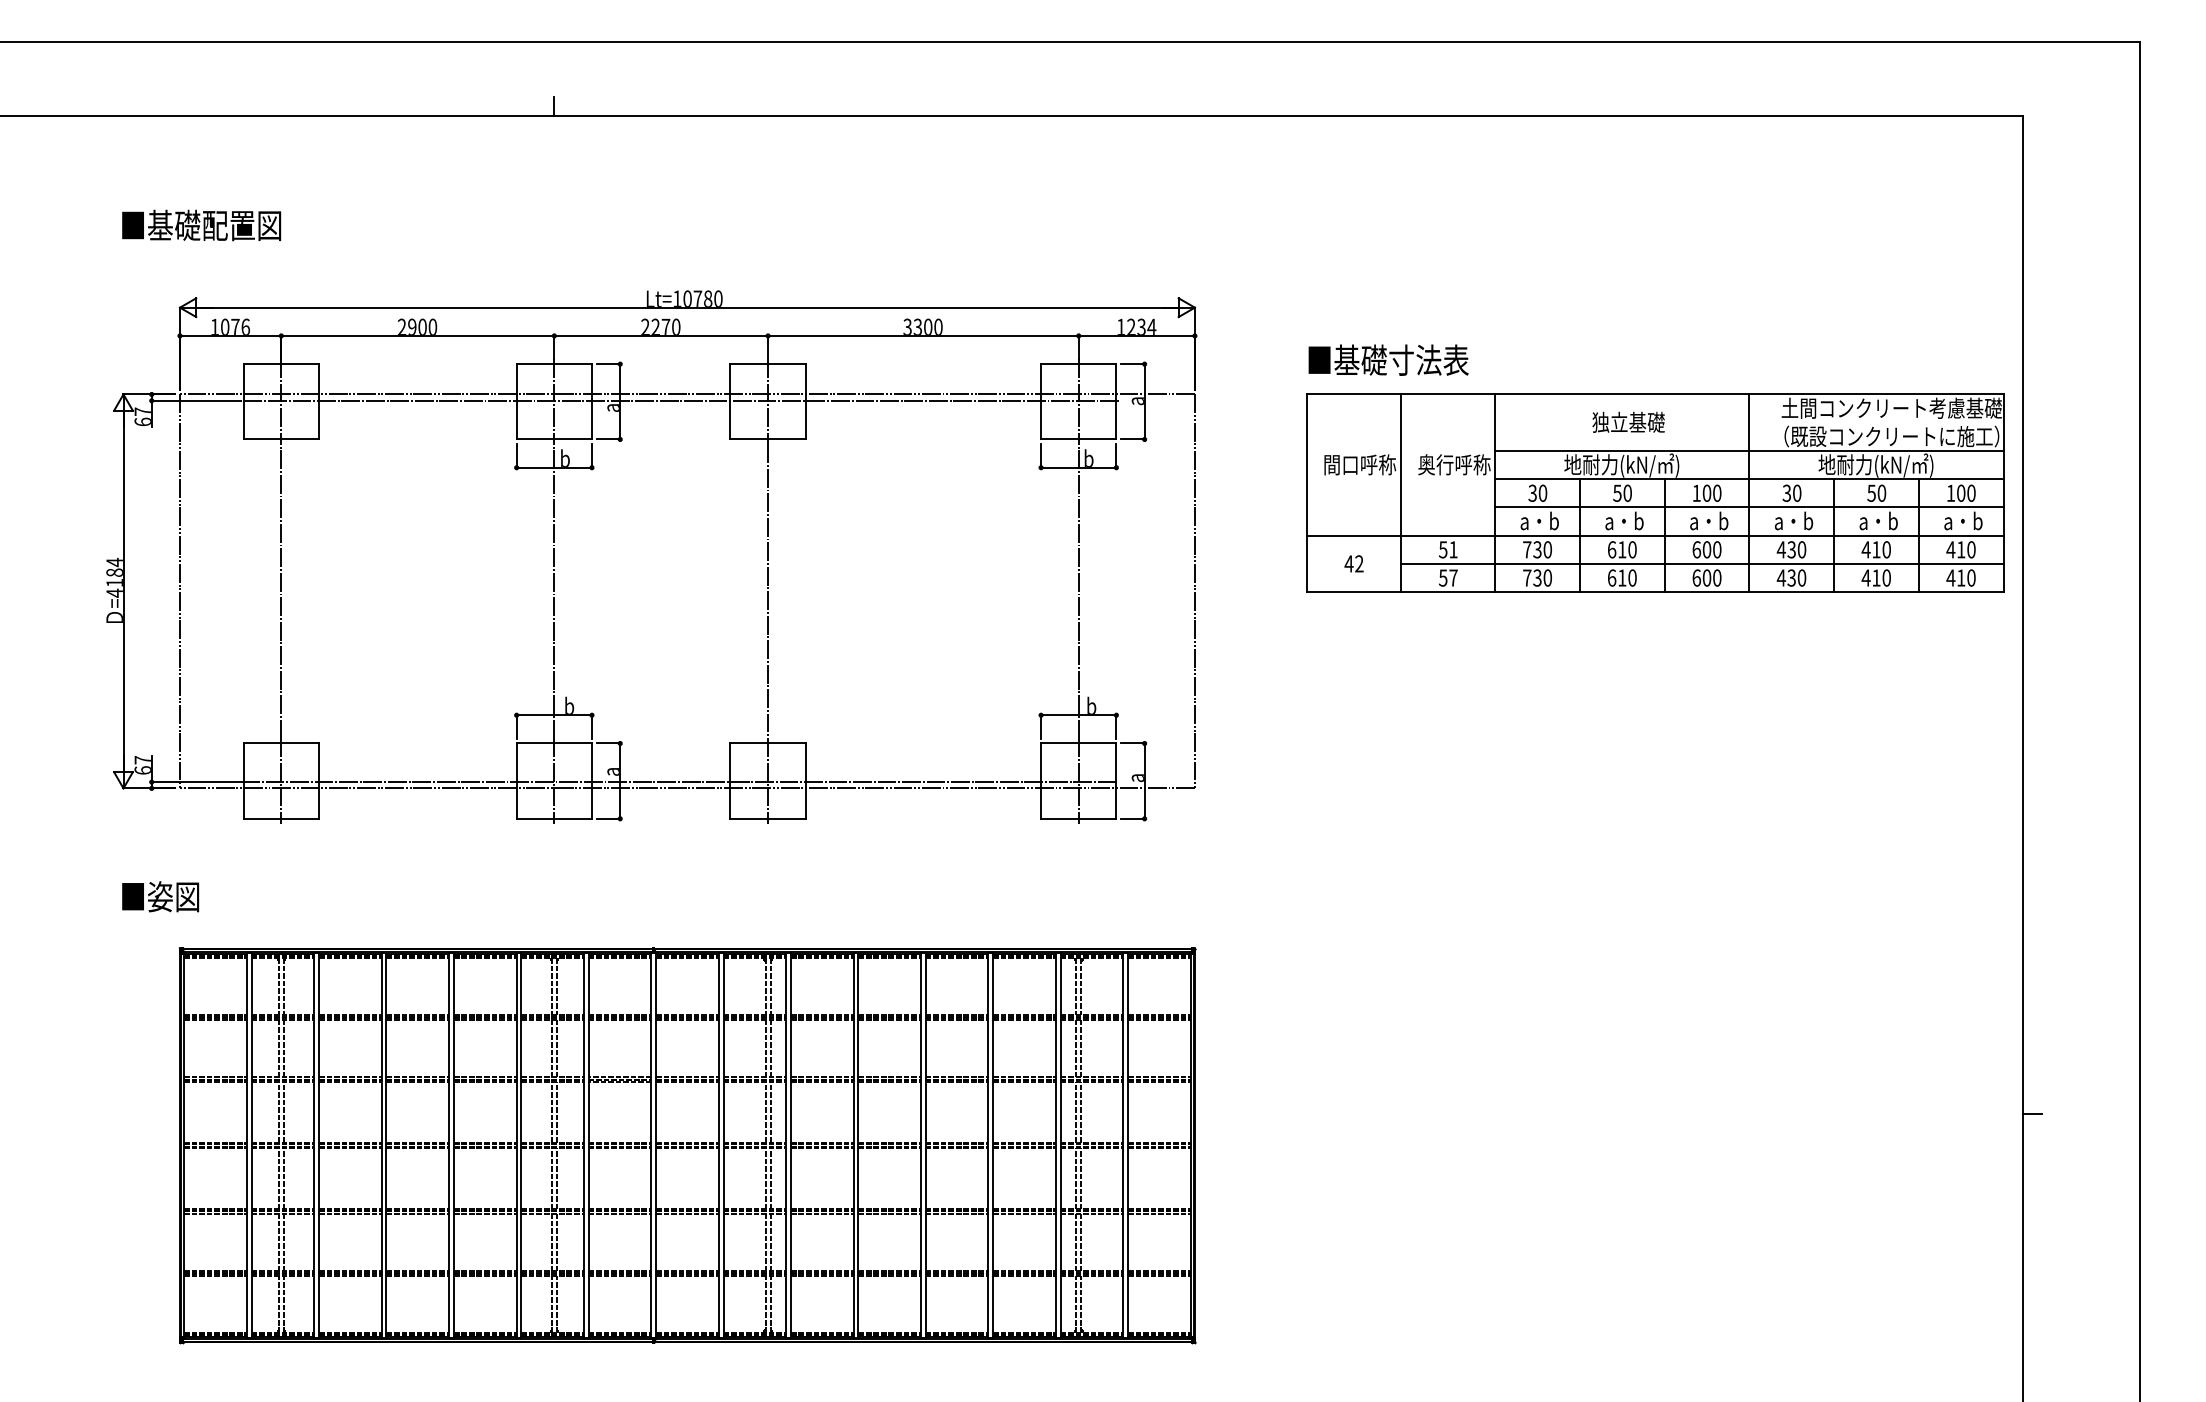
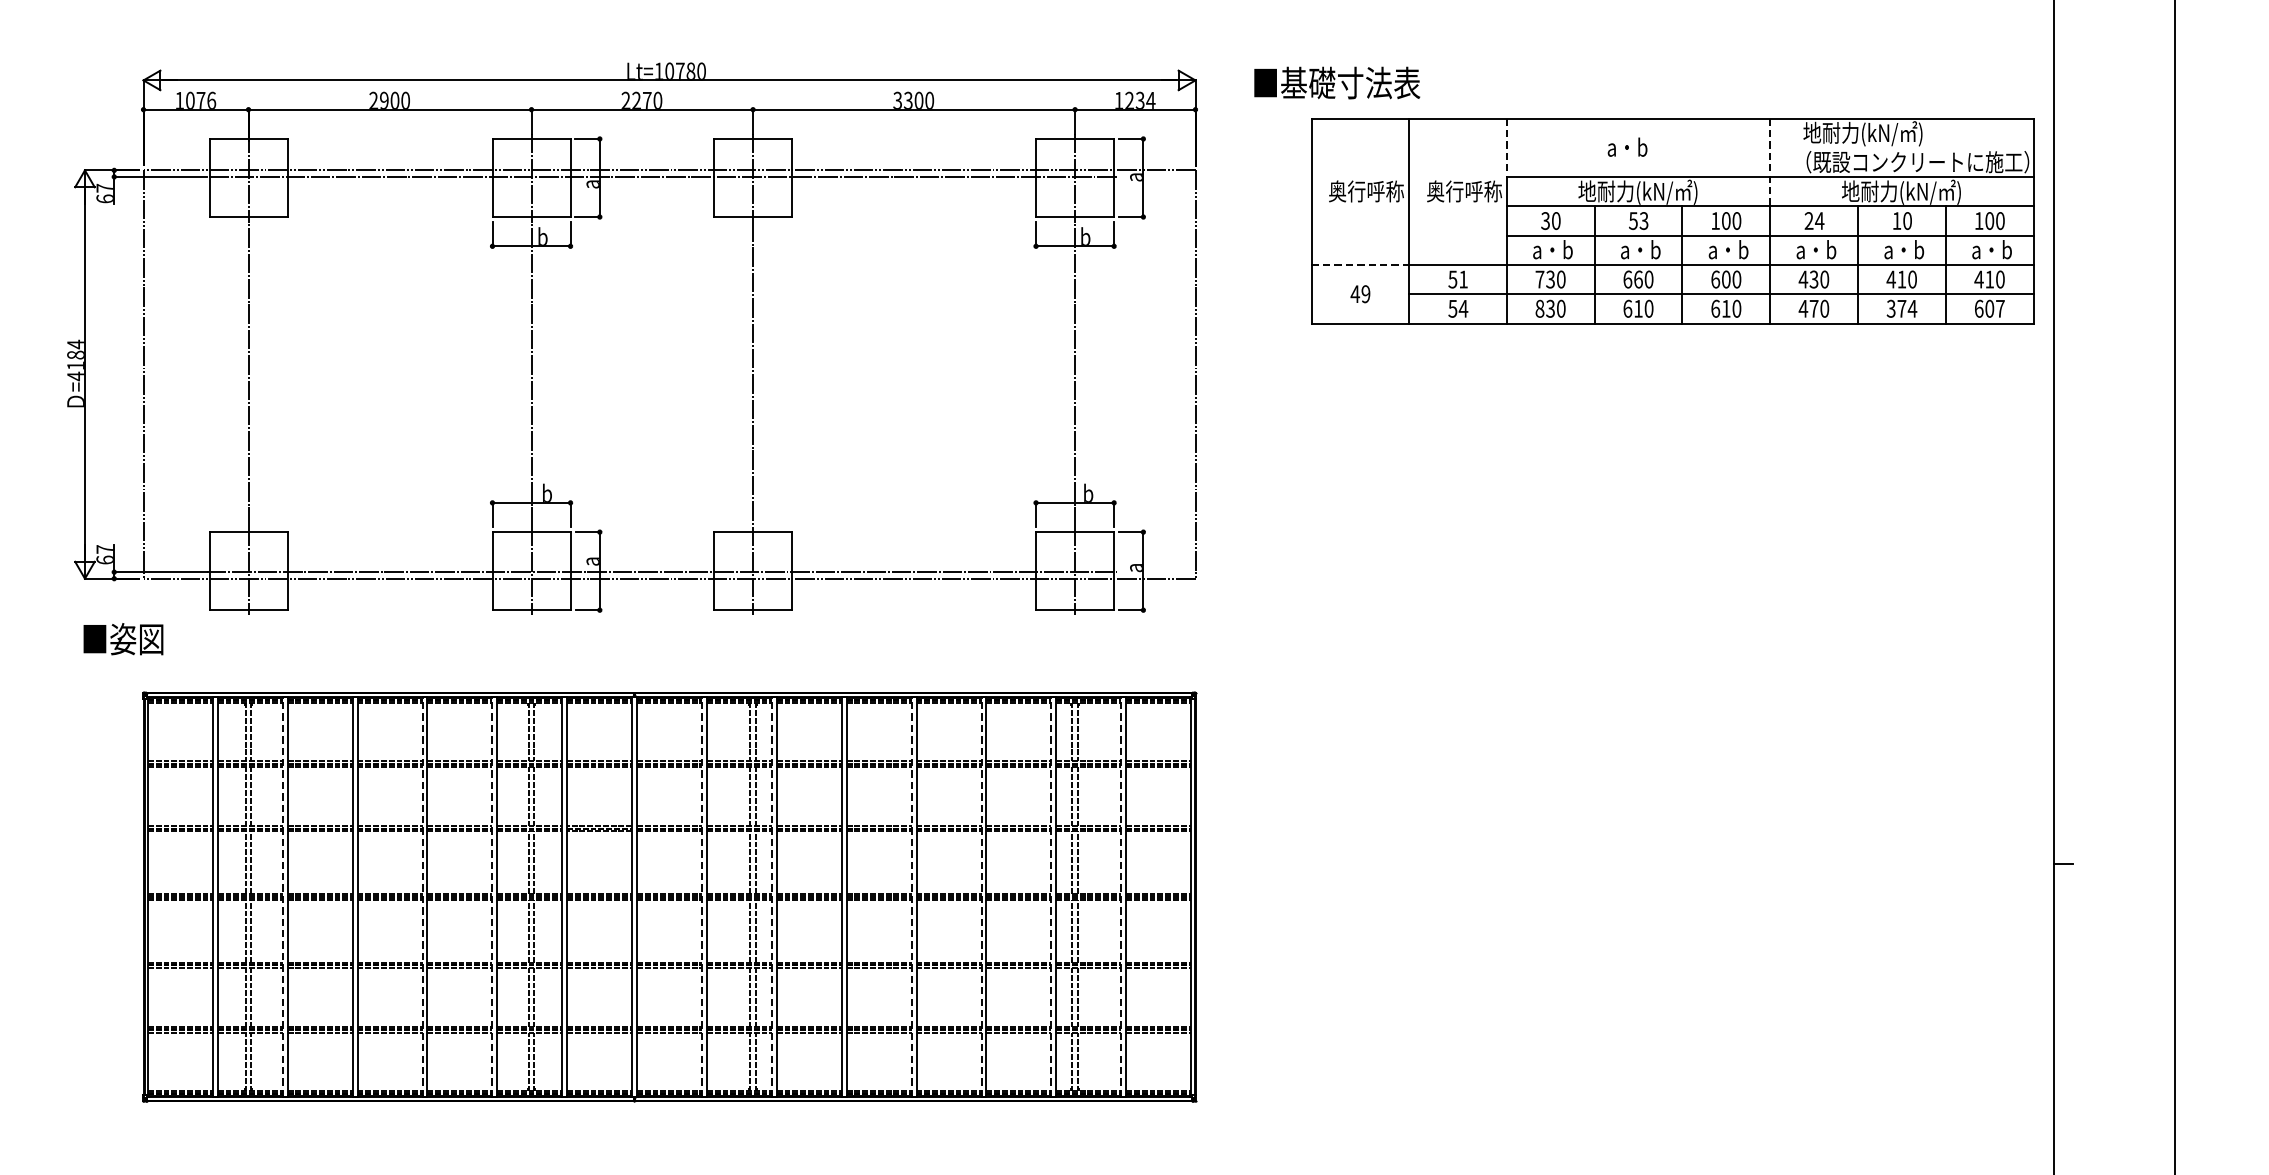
text: (1388, 359) -> (1337, 82), moved
text: (1891, 409) -> (1917, 134), 土間コンクリート考慮基礎 -> 地耐力(kN/㎡)
text: (1628, 421) -> (1644, 146), 独立基礎 -> a・b
line: (1495, 423) -> (1507, 148), solid -> dashed
line: (1749, 437) -> (1770, 163), solid -> dashed
text: (1340, 464) -> (1346, 191), 間口呼称 -> 奥行呼称
text: (1627, 492) -> (1643, 220), 50 -> 53
text: (1871, 492) -> (1896, 220), 50 -> 10
text: (1791, 493) -> (1813, 221), 30 -> 24
line: (1354, 535) -> (1360, 264), solid -> dashed
text: (1622, 549) -> (1638, 279), 610 -> 660
part: (554, 556) -> (531, 338), moved
text: (1359, 563) -> (1366, 293), 42 -> 49
text: (1453, 577) -> (1463, 308), 57 -> 54
text: (1527, 577) -> (1540, 308), 730 -> 830
text: (1706, 577) -> (1725, 308), 600 -> 610
text: (1791, 577) -> (1813, 308), 430 -> 470
text: (1876, 577) -> (1901, 308), 410 -> 374
text: (1960, 577) -> (1989, 308), 410 -> 607
line: (314, 1145) -> (282, 896), solid -> dashed
line: (449, 1145) -> (422, 896), solid -> dashed
line: (516, 1145) -> (492, 896), solid -> dashed
line: (718, 1145) -> (701, 896), solid -> dashed
line: (786, 1145) -> (772, 896), solid -> dashed
line: (921, 1145) -> (912, 896), solid -> dashed
line: (988, 1145) -> (981, 896), solid -> dashed
line: (1055, 1145) -> (1050, 896), solid -> dashed
line: (1123, 1145) -> (1121, 896), solid -> dashed

